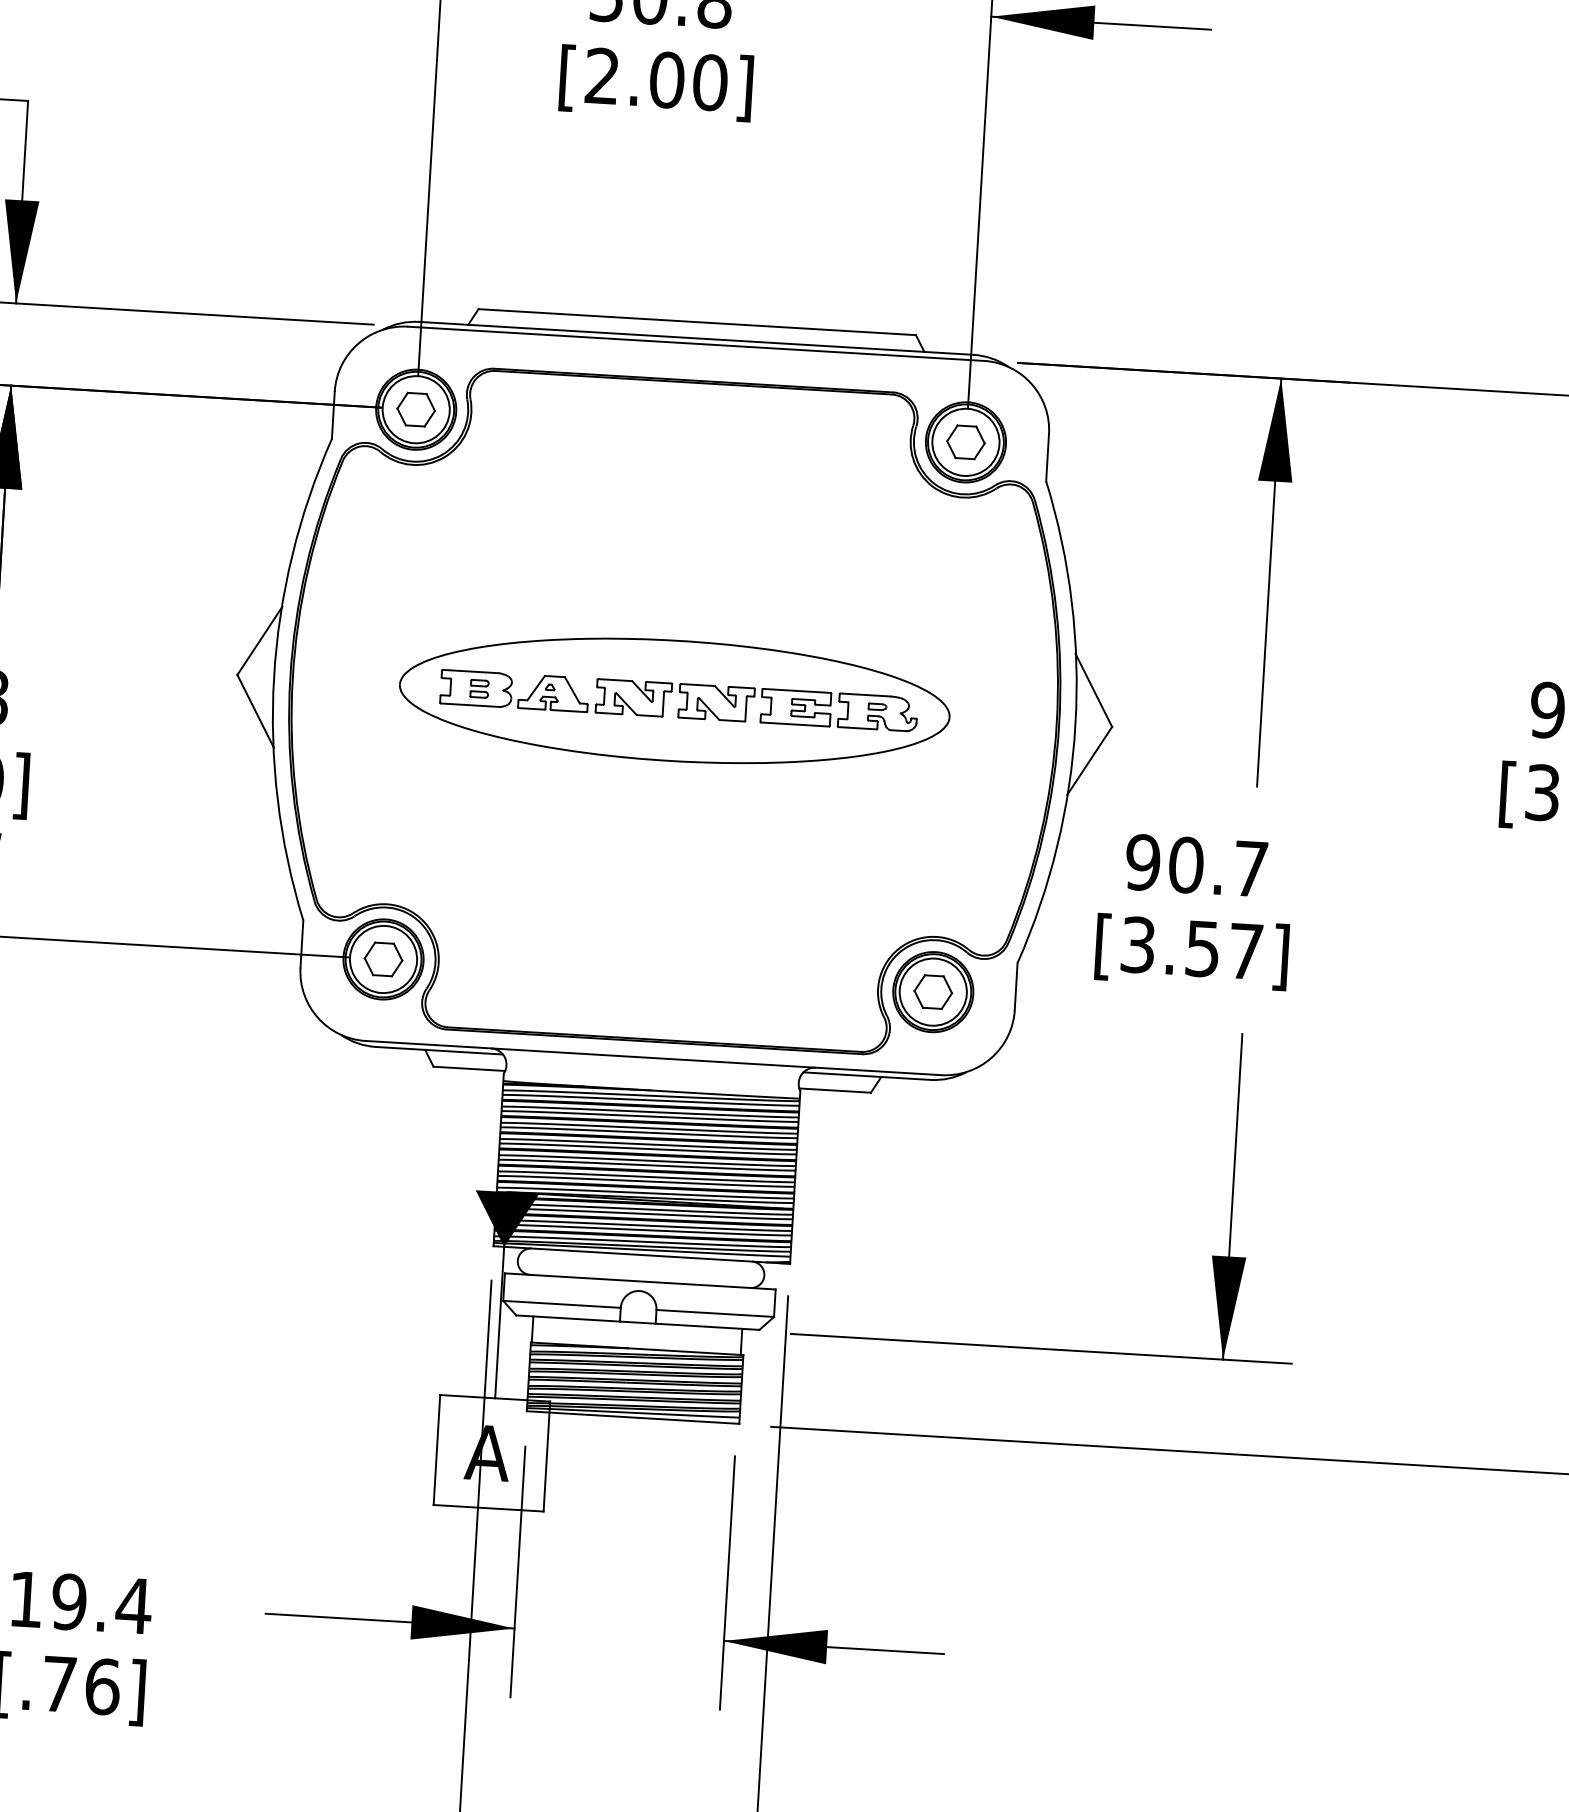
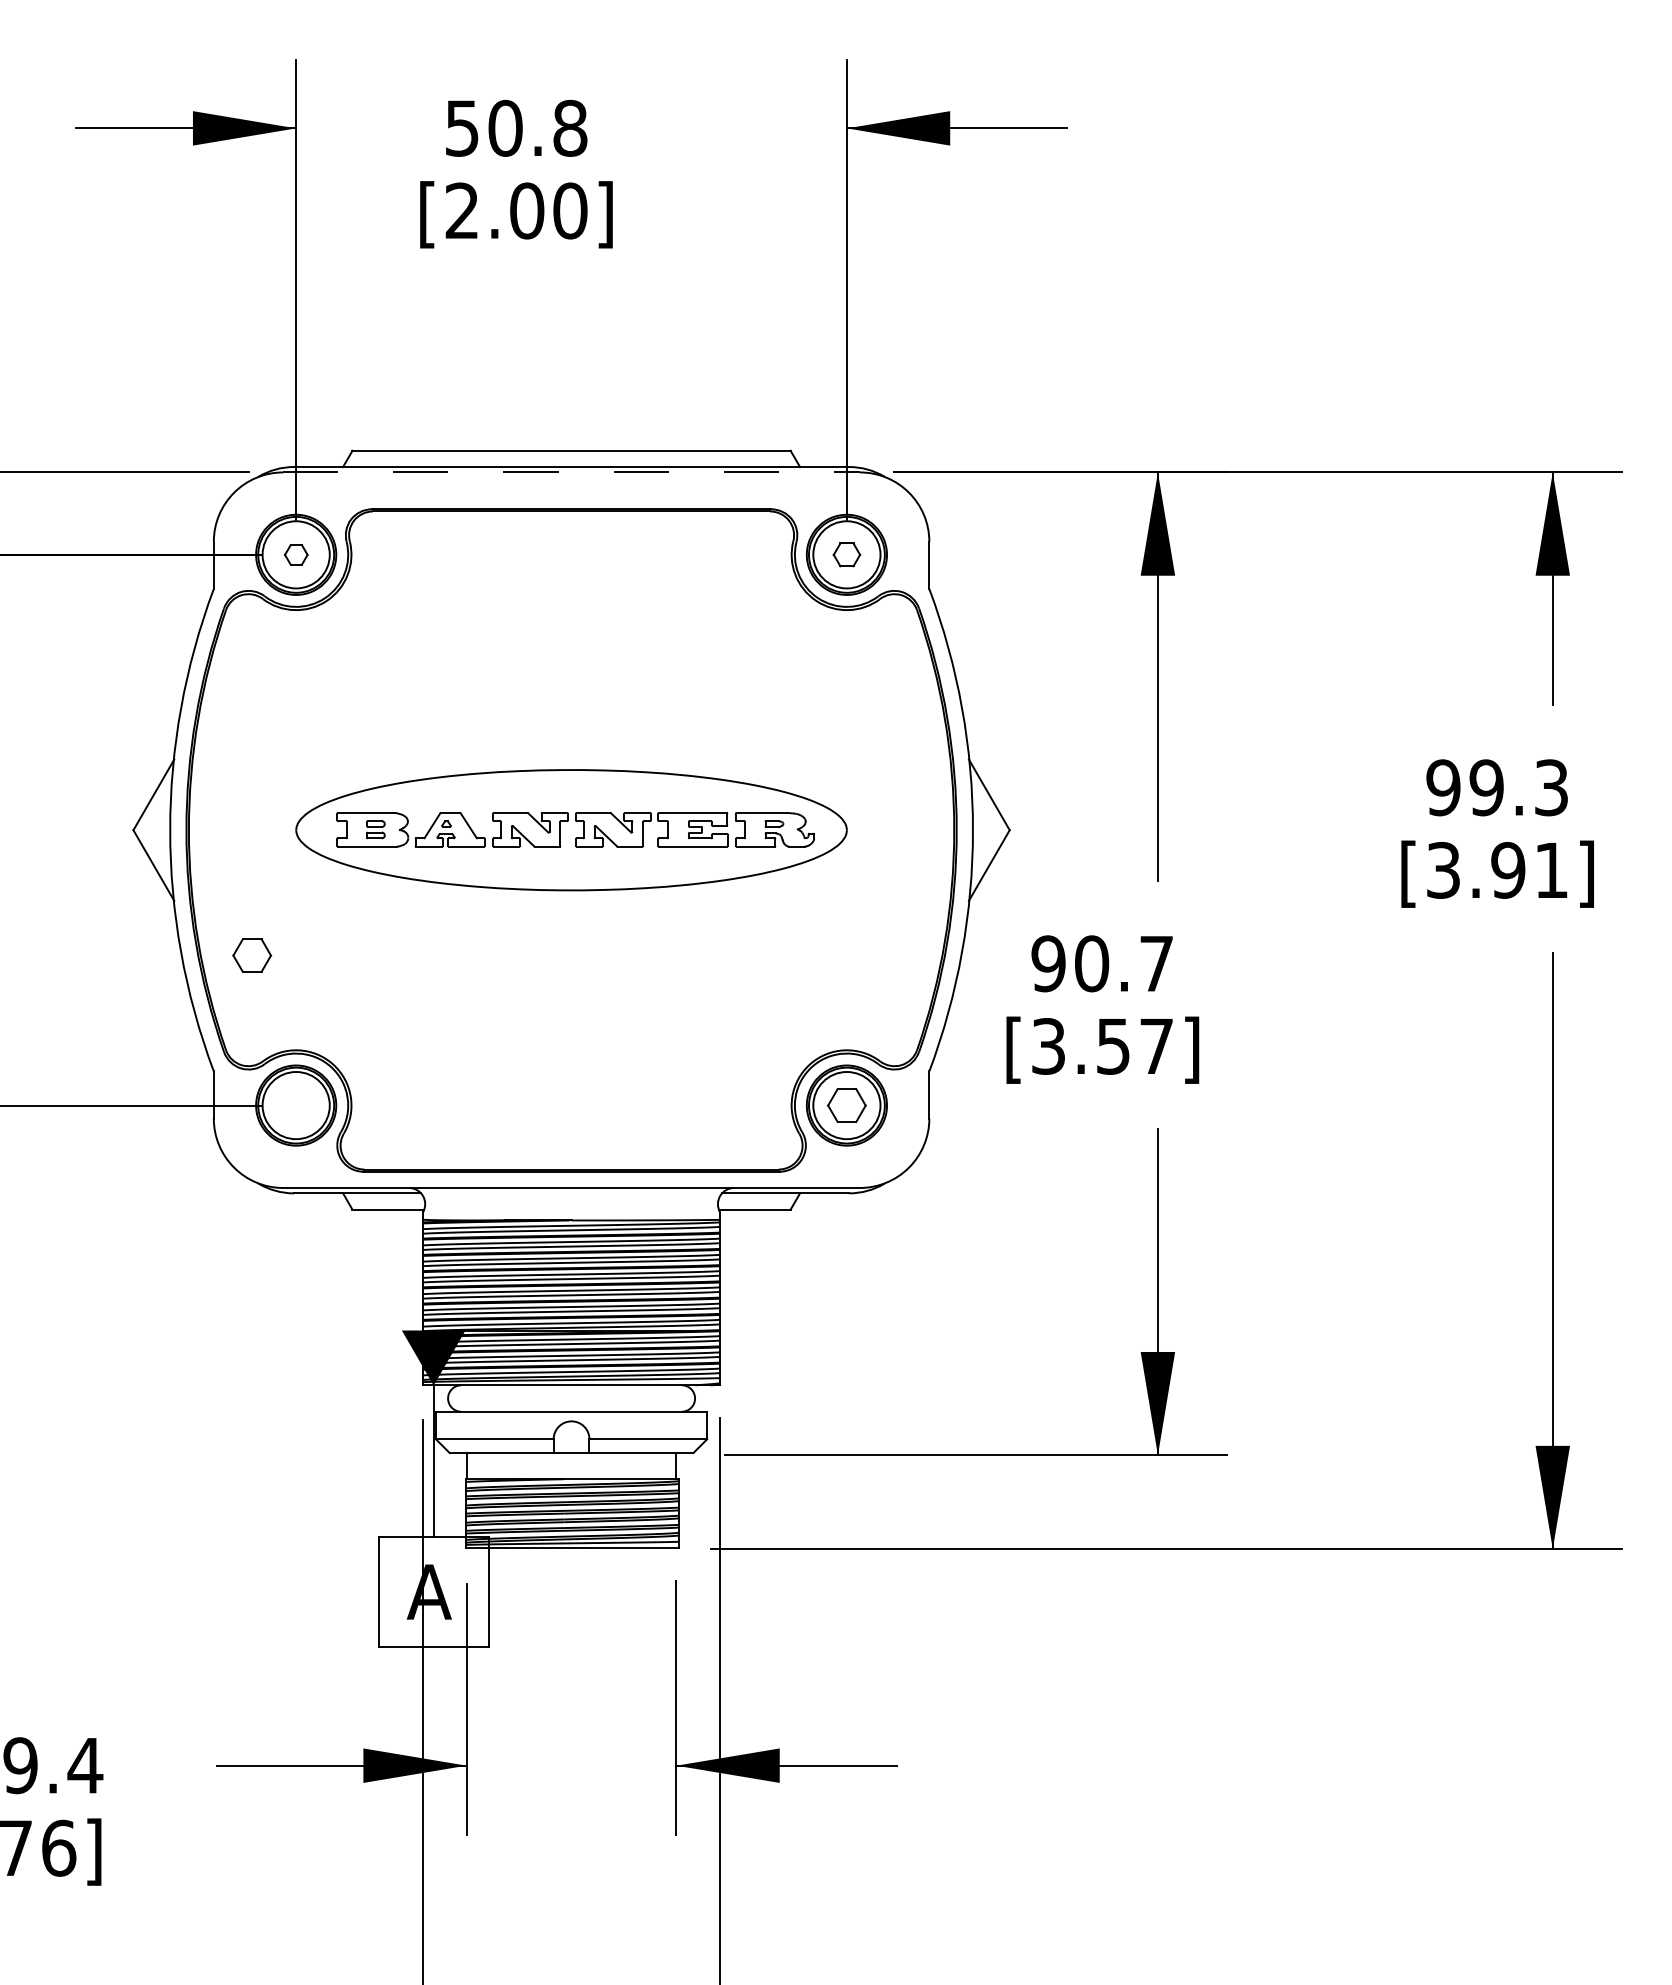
line: (696, 343) -> (572, 472), solid -> dashed
part: (416, 409) -> (296, 554), size x0.6
part: (965, 442) -> (846, 554), size x0.7
part: (383, 959) -> (252, 955), moved

